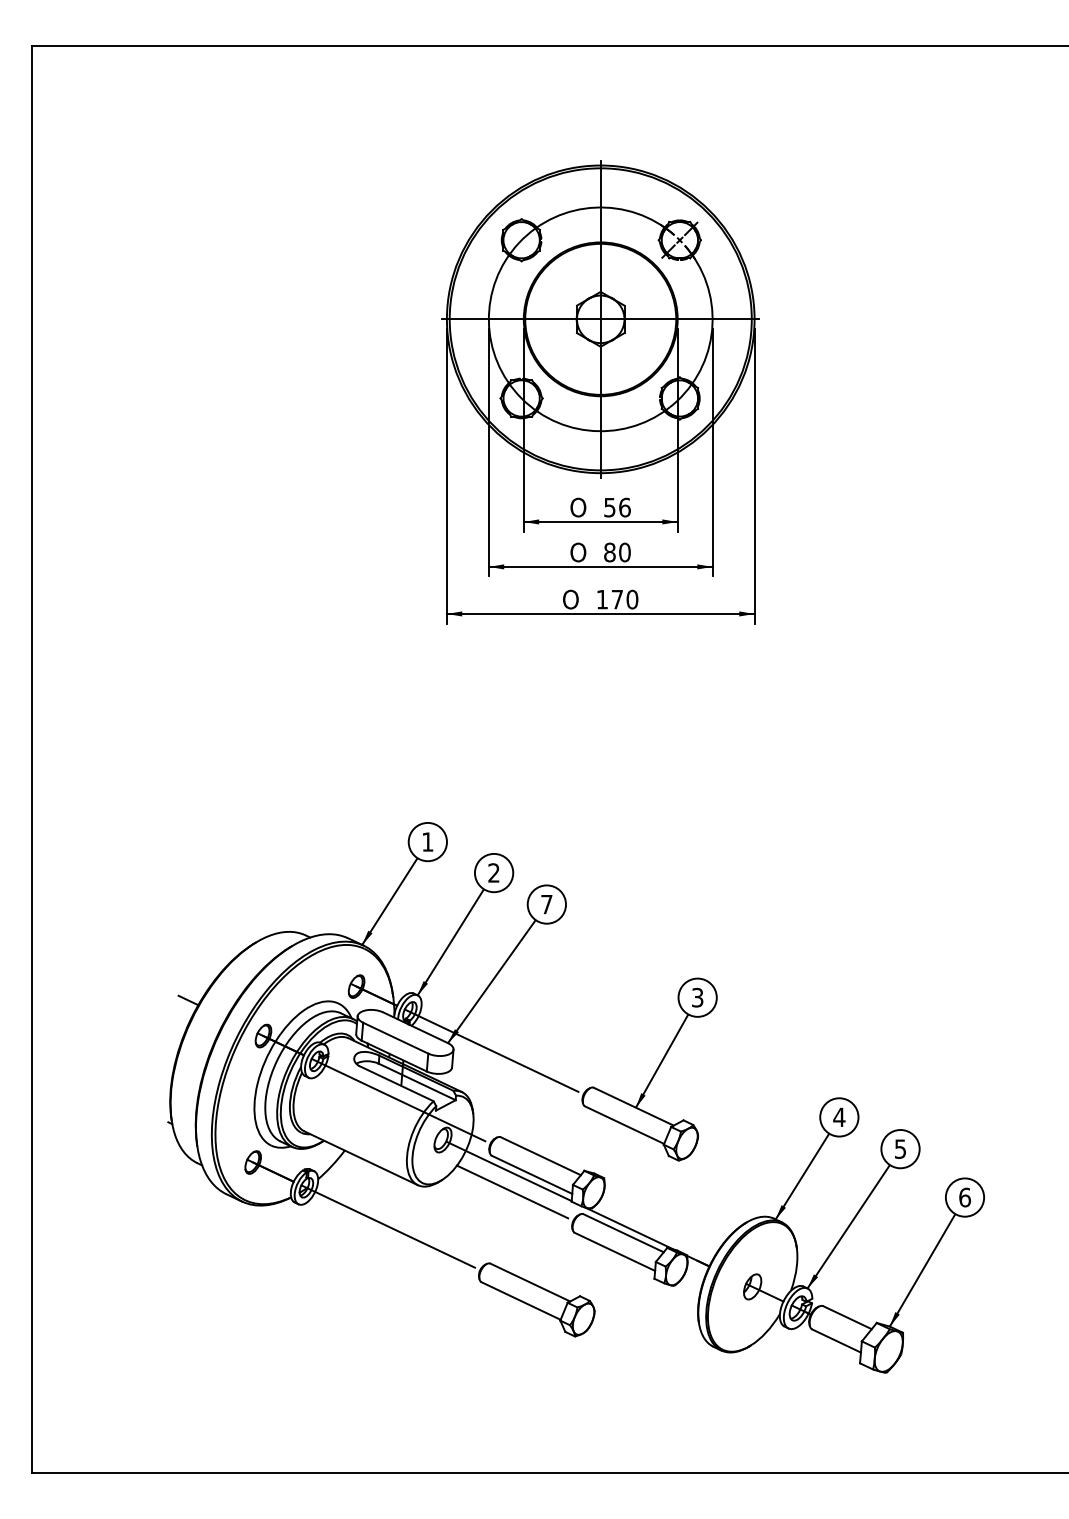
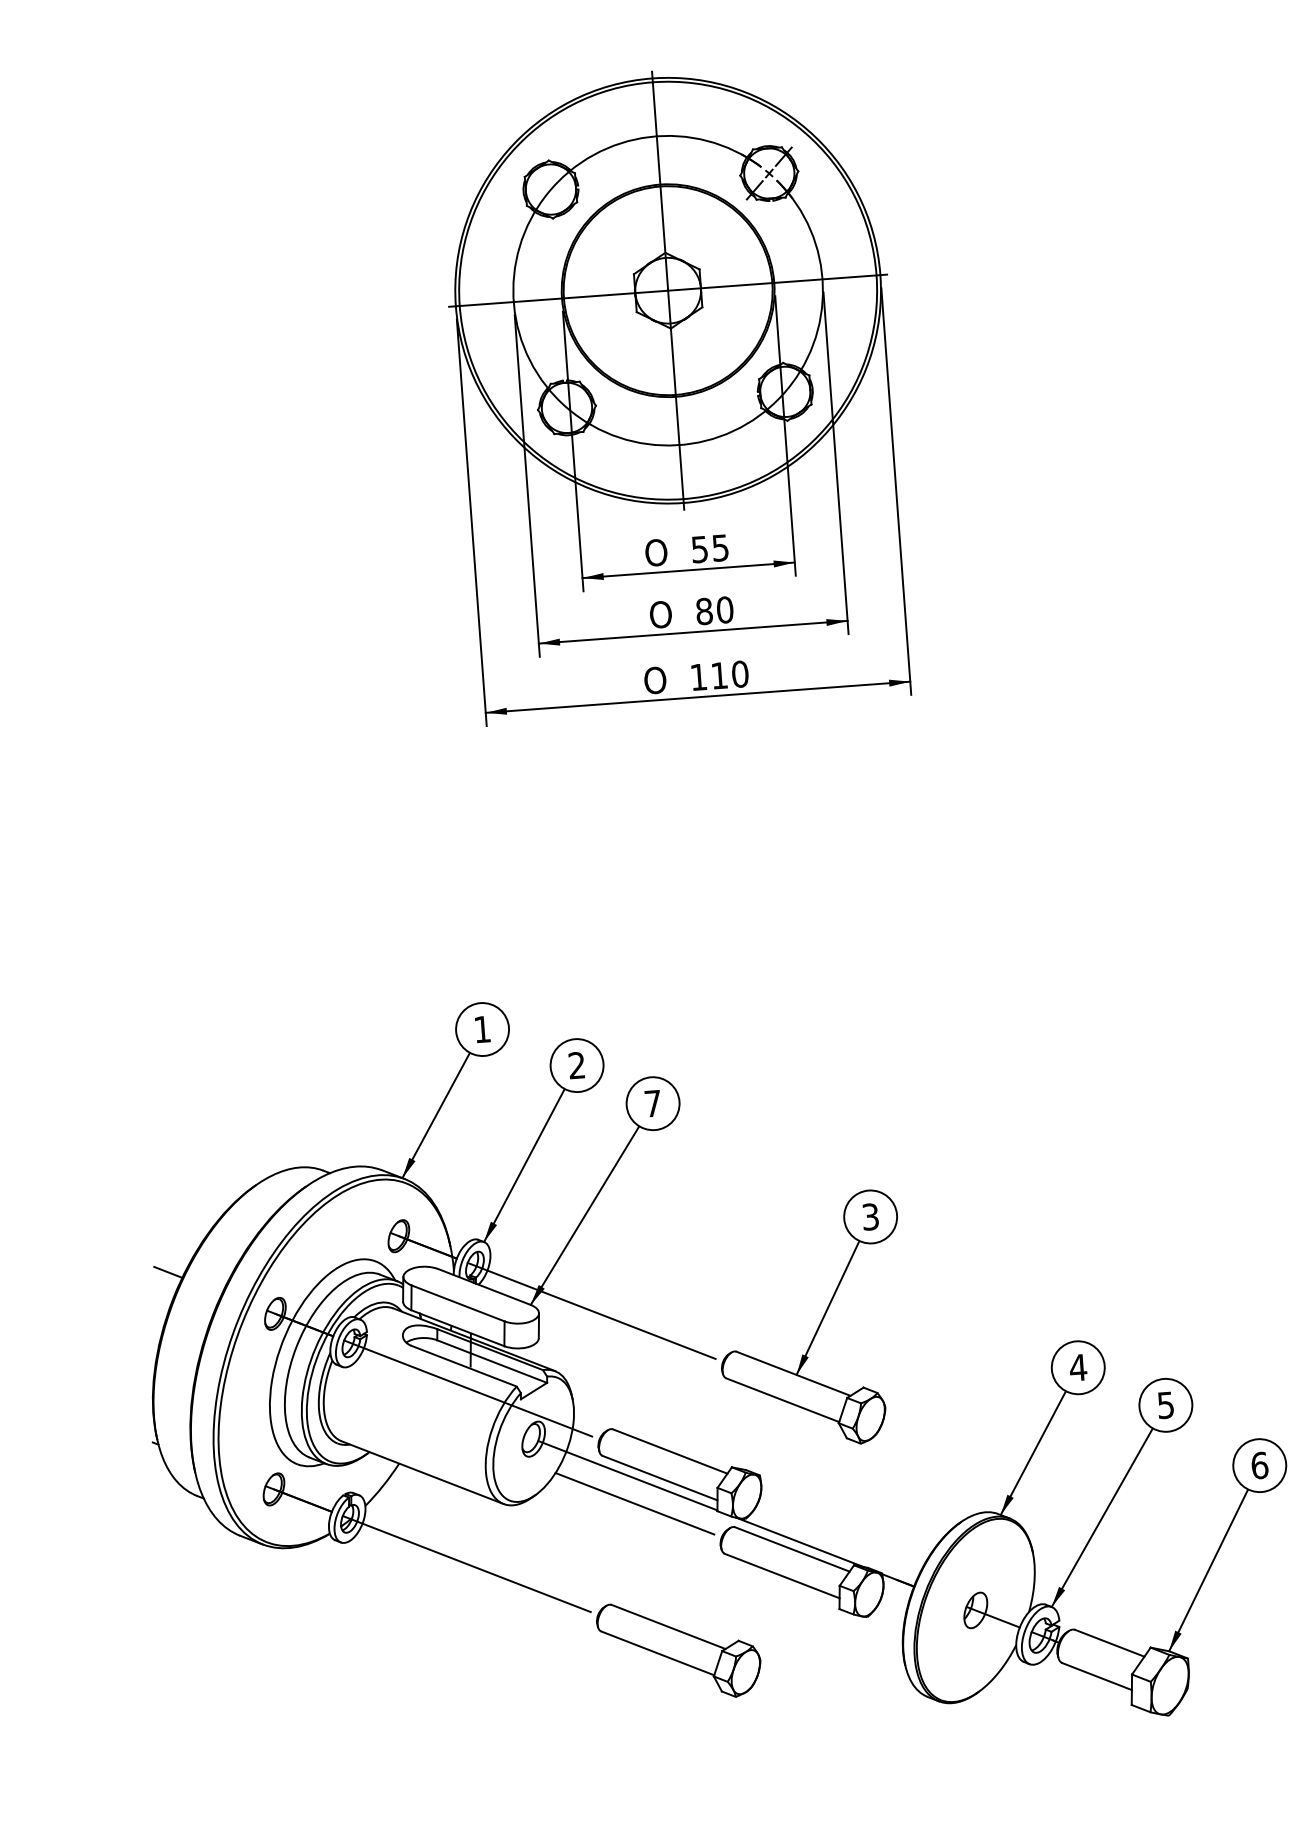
text: (624, 507) -> (719, 547), 56 -> 55
text: (617, 599) -> (719, 675), 170 -> 110

